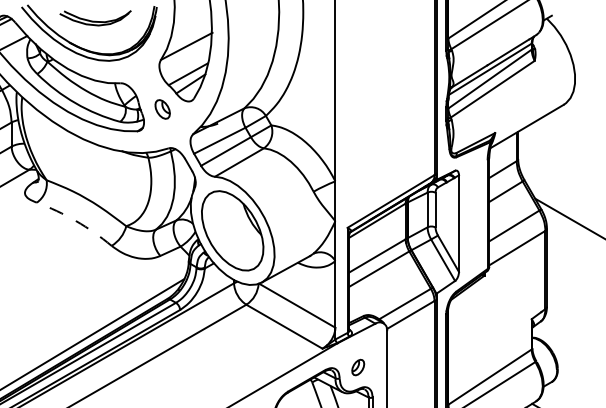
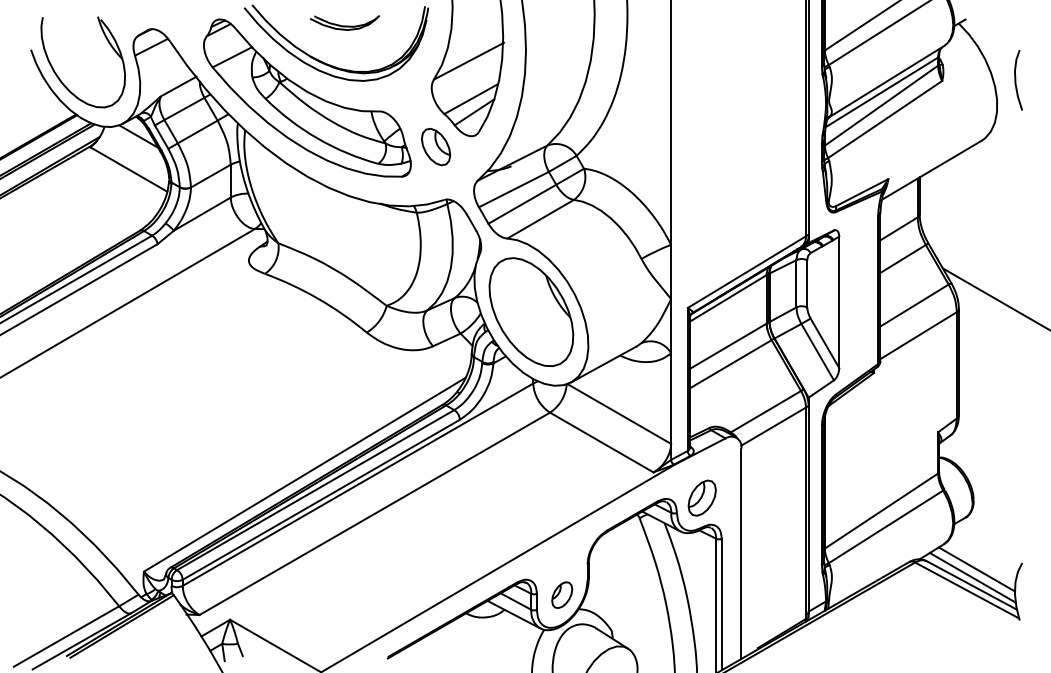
part: (95, 17) -> (344, 22), size x0.71
curve: (589, 60) -> (1016, 80), added
part: (162, 109) -> (436, 146), size x1.43
arc: (76, 220) -> (318, 298), dashed -> solid
part: (357, 367) -> (701, 497), size x1.67

